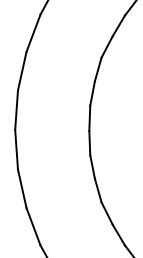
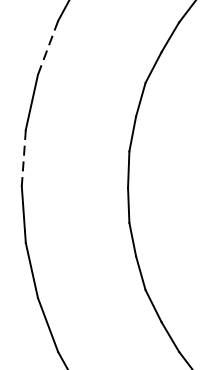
line: (33, 33) -> (48, 48), solid -> dashed
line: (16, 110) -> (23, 158), solid -> dashed

